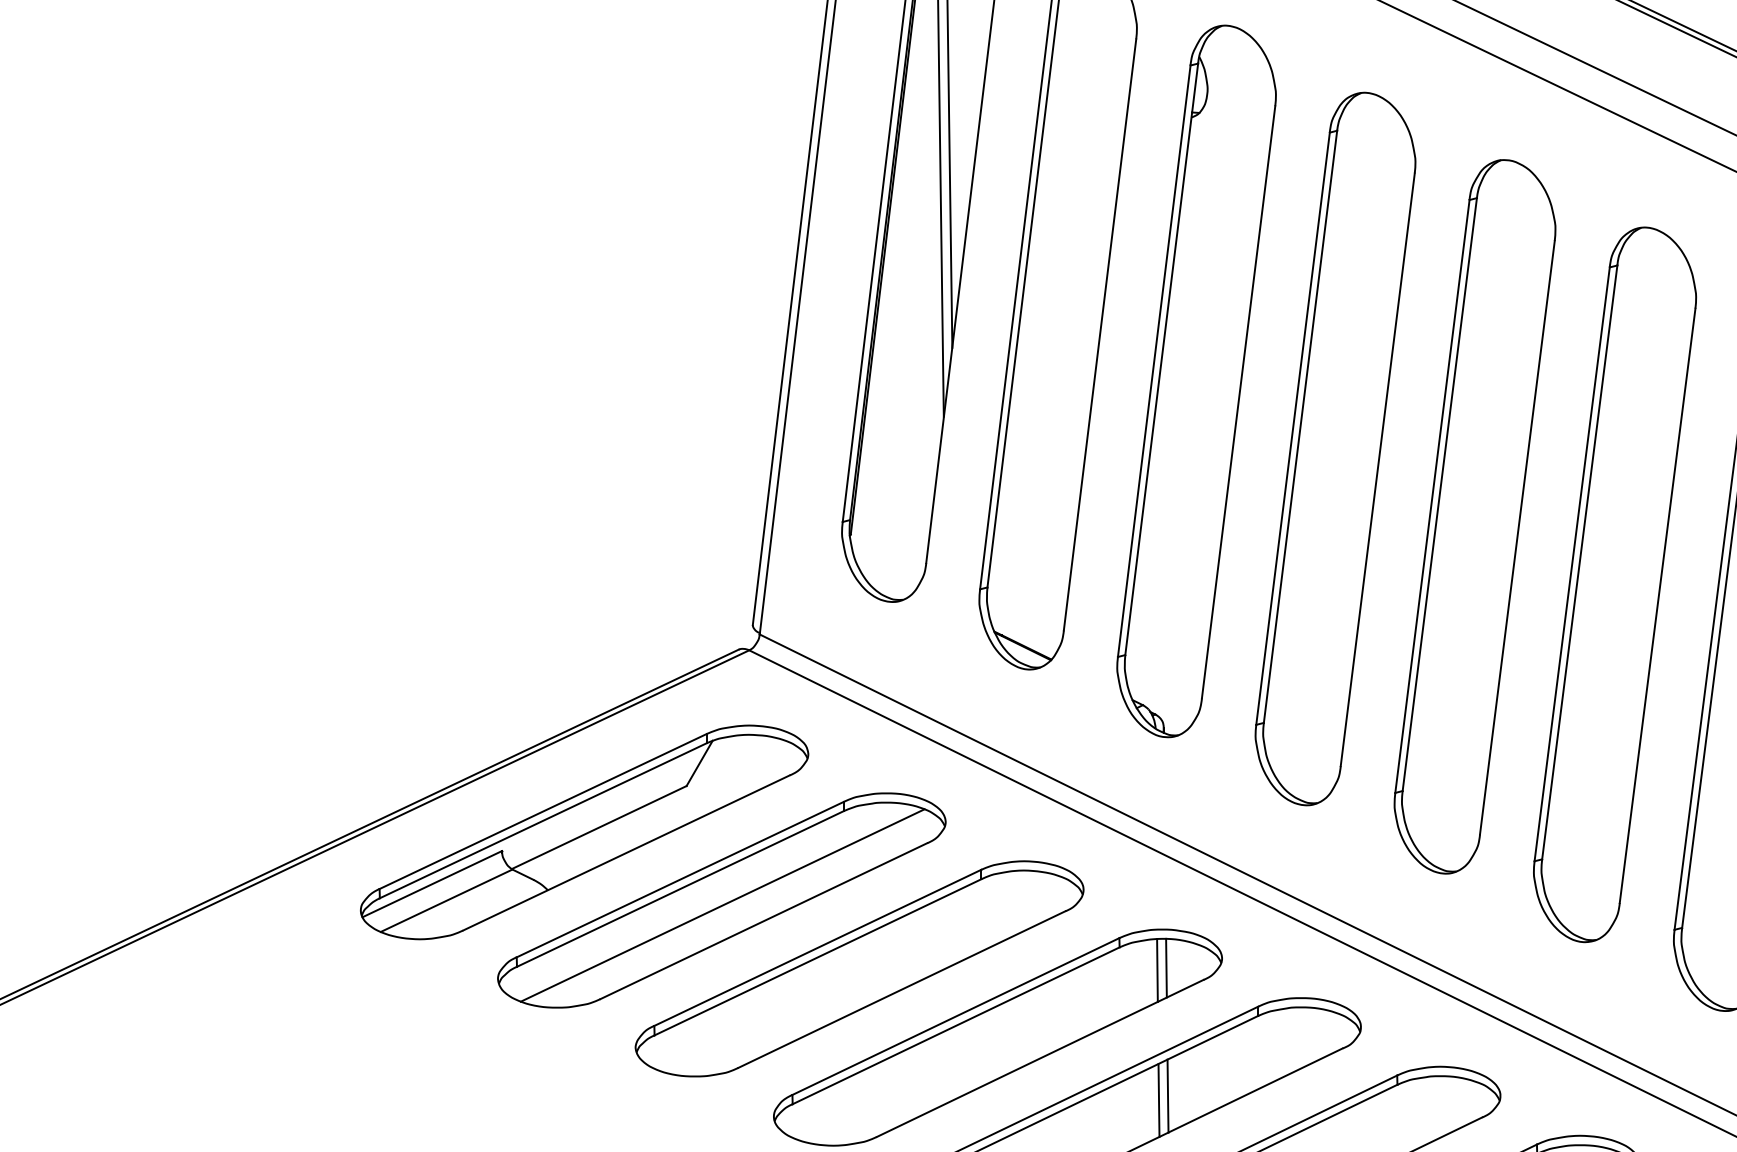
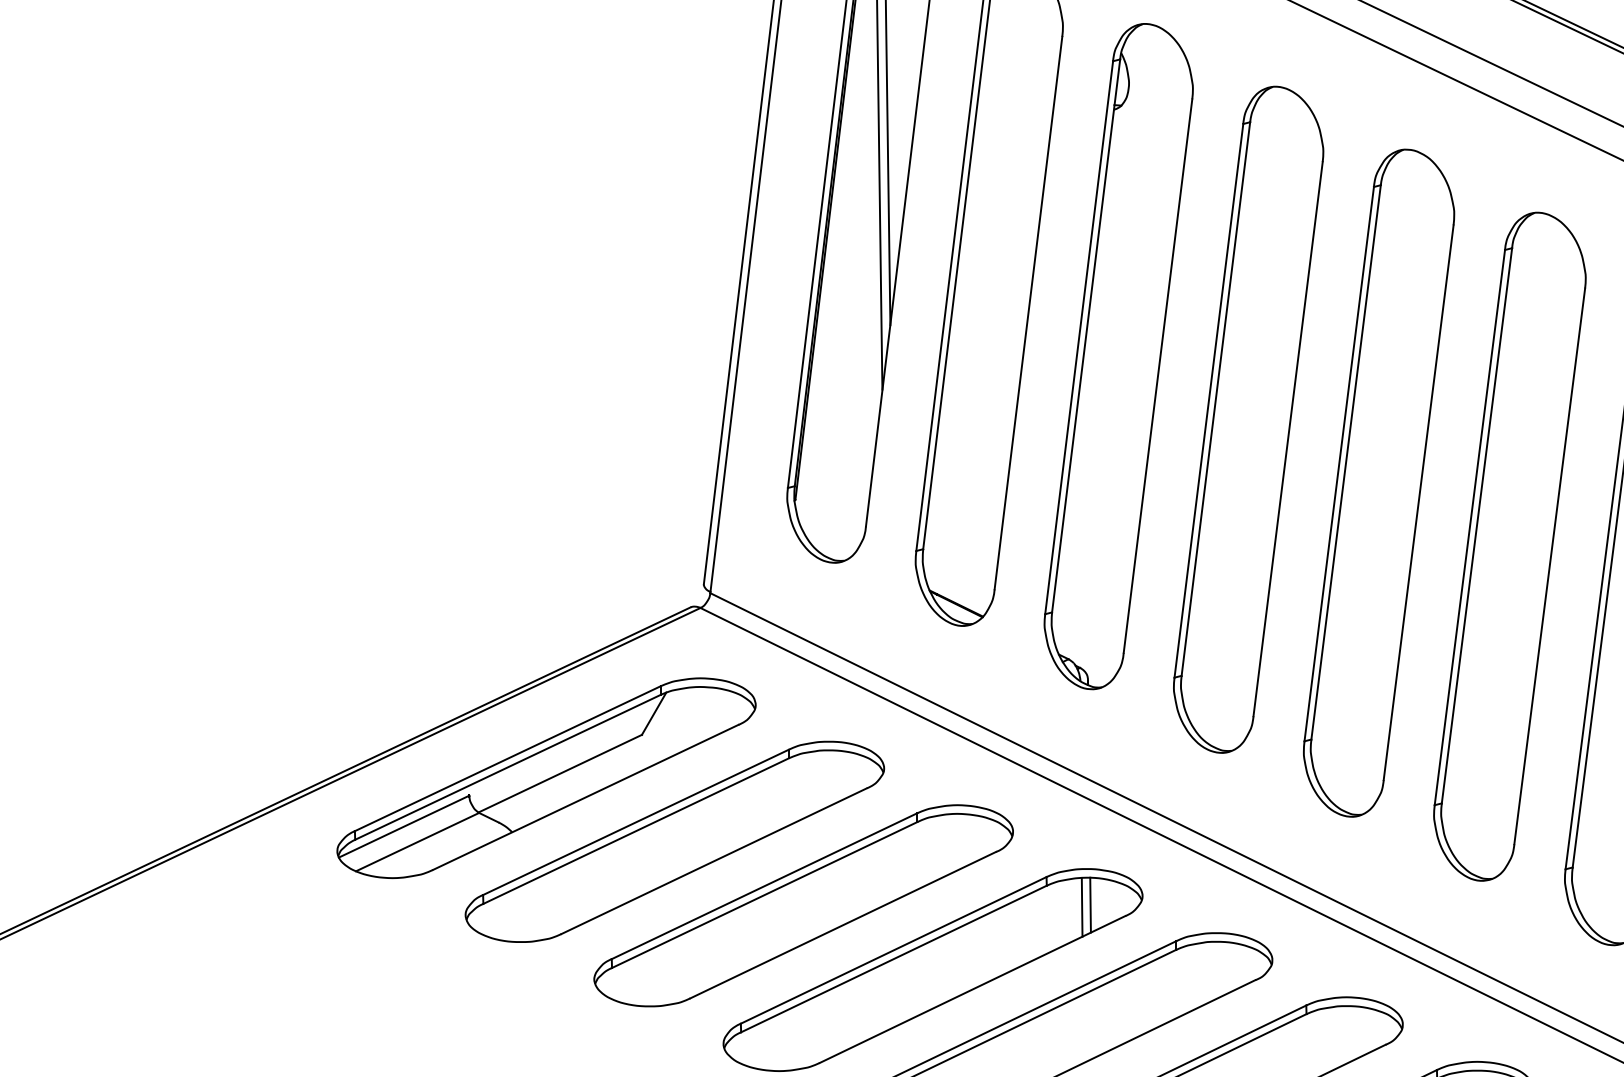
line: (722, 905) -> (675, 846), removed
line: (1167, 1095) -> (1091, 1024), removed
line: (1158, 1100) -> (1083, 1028), removed

